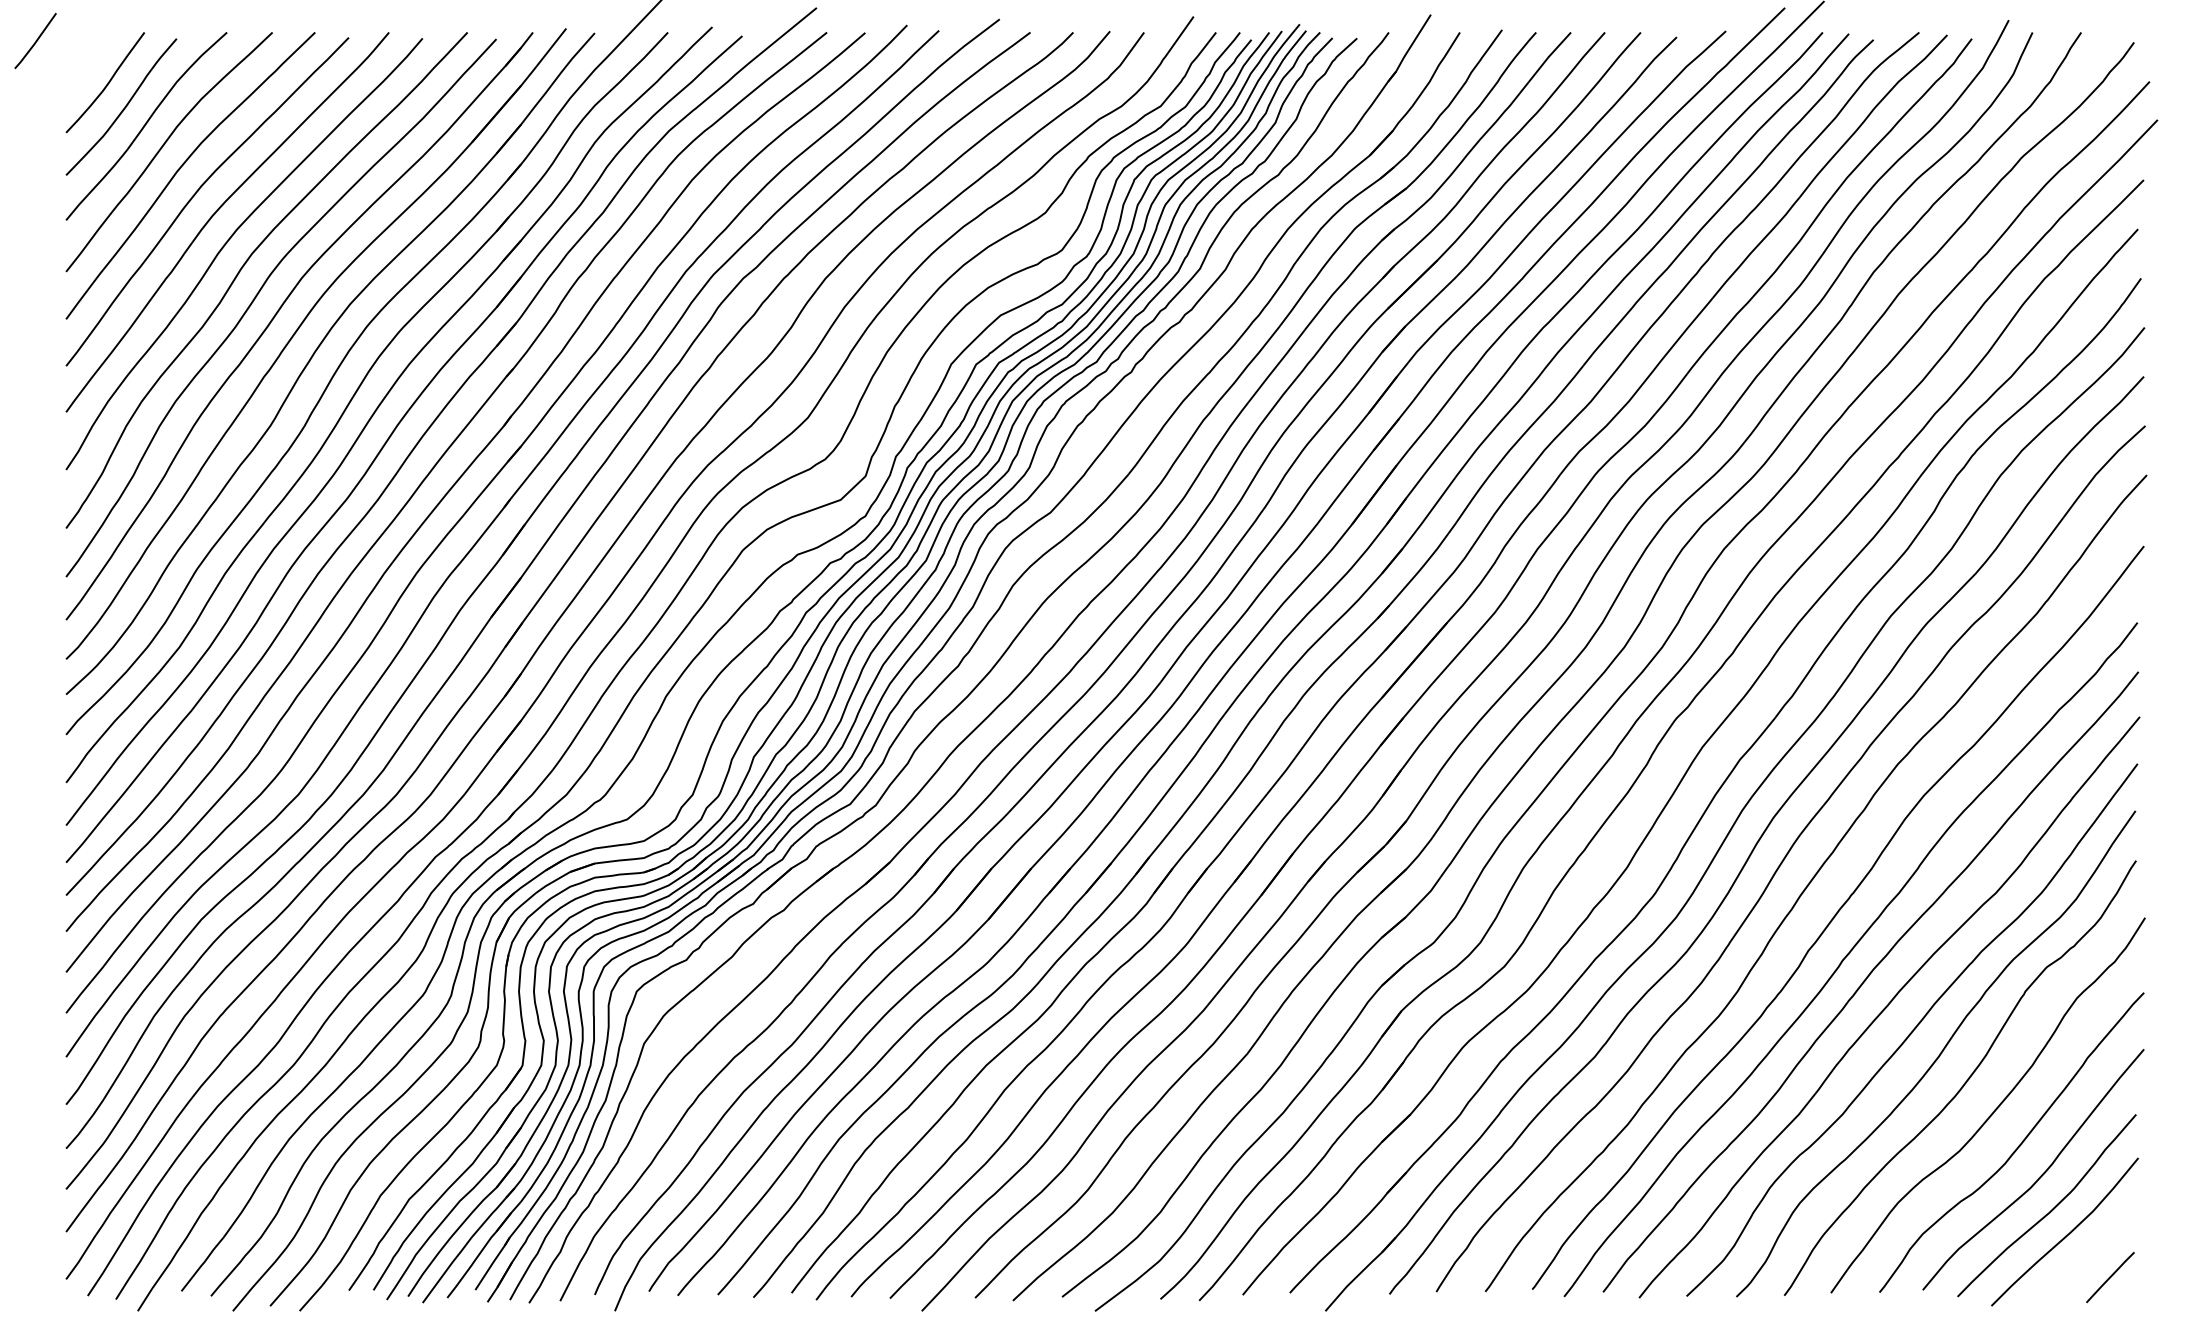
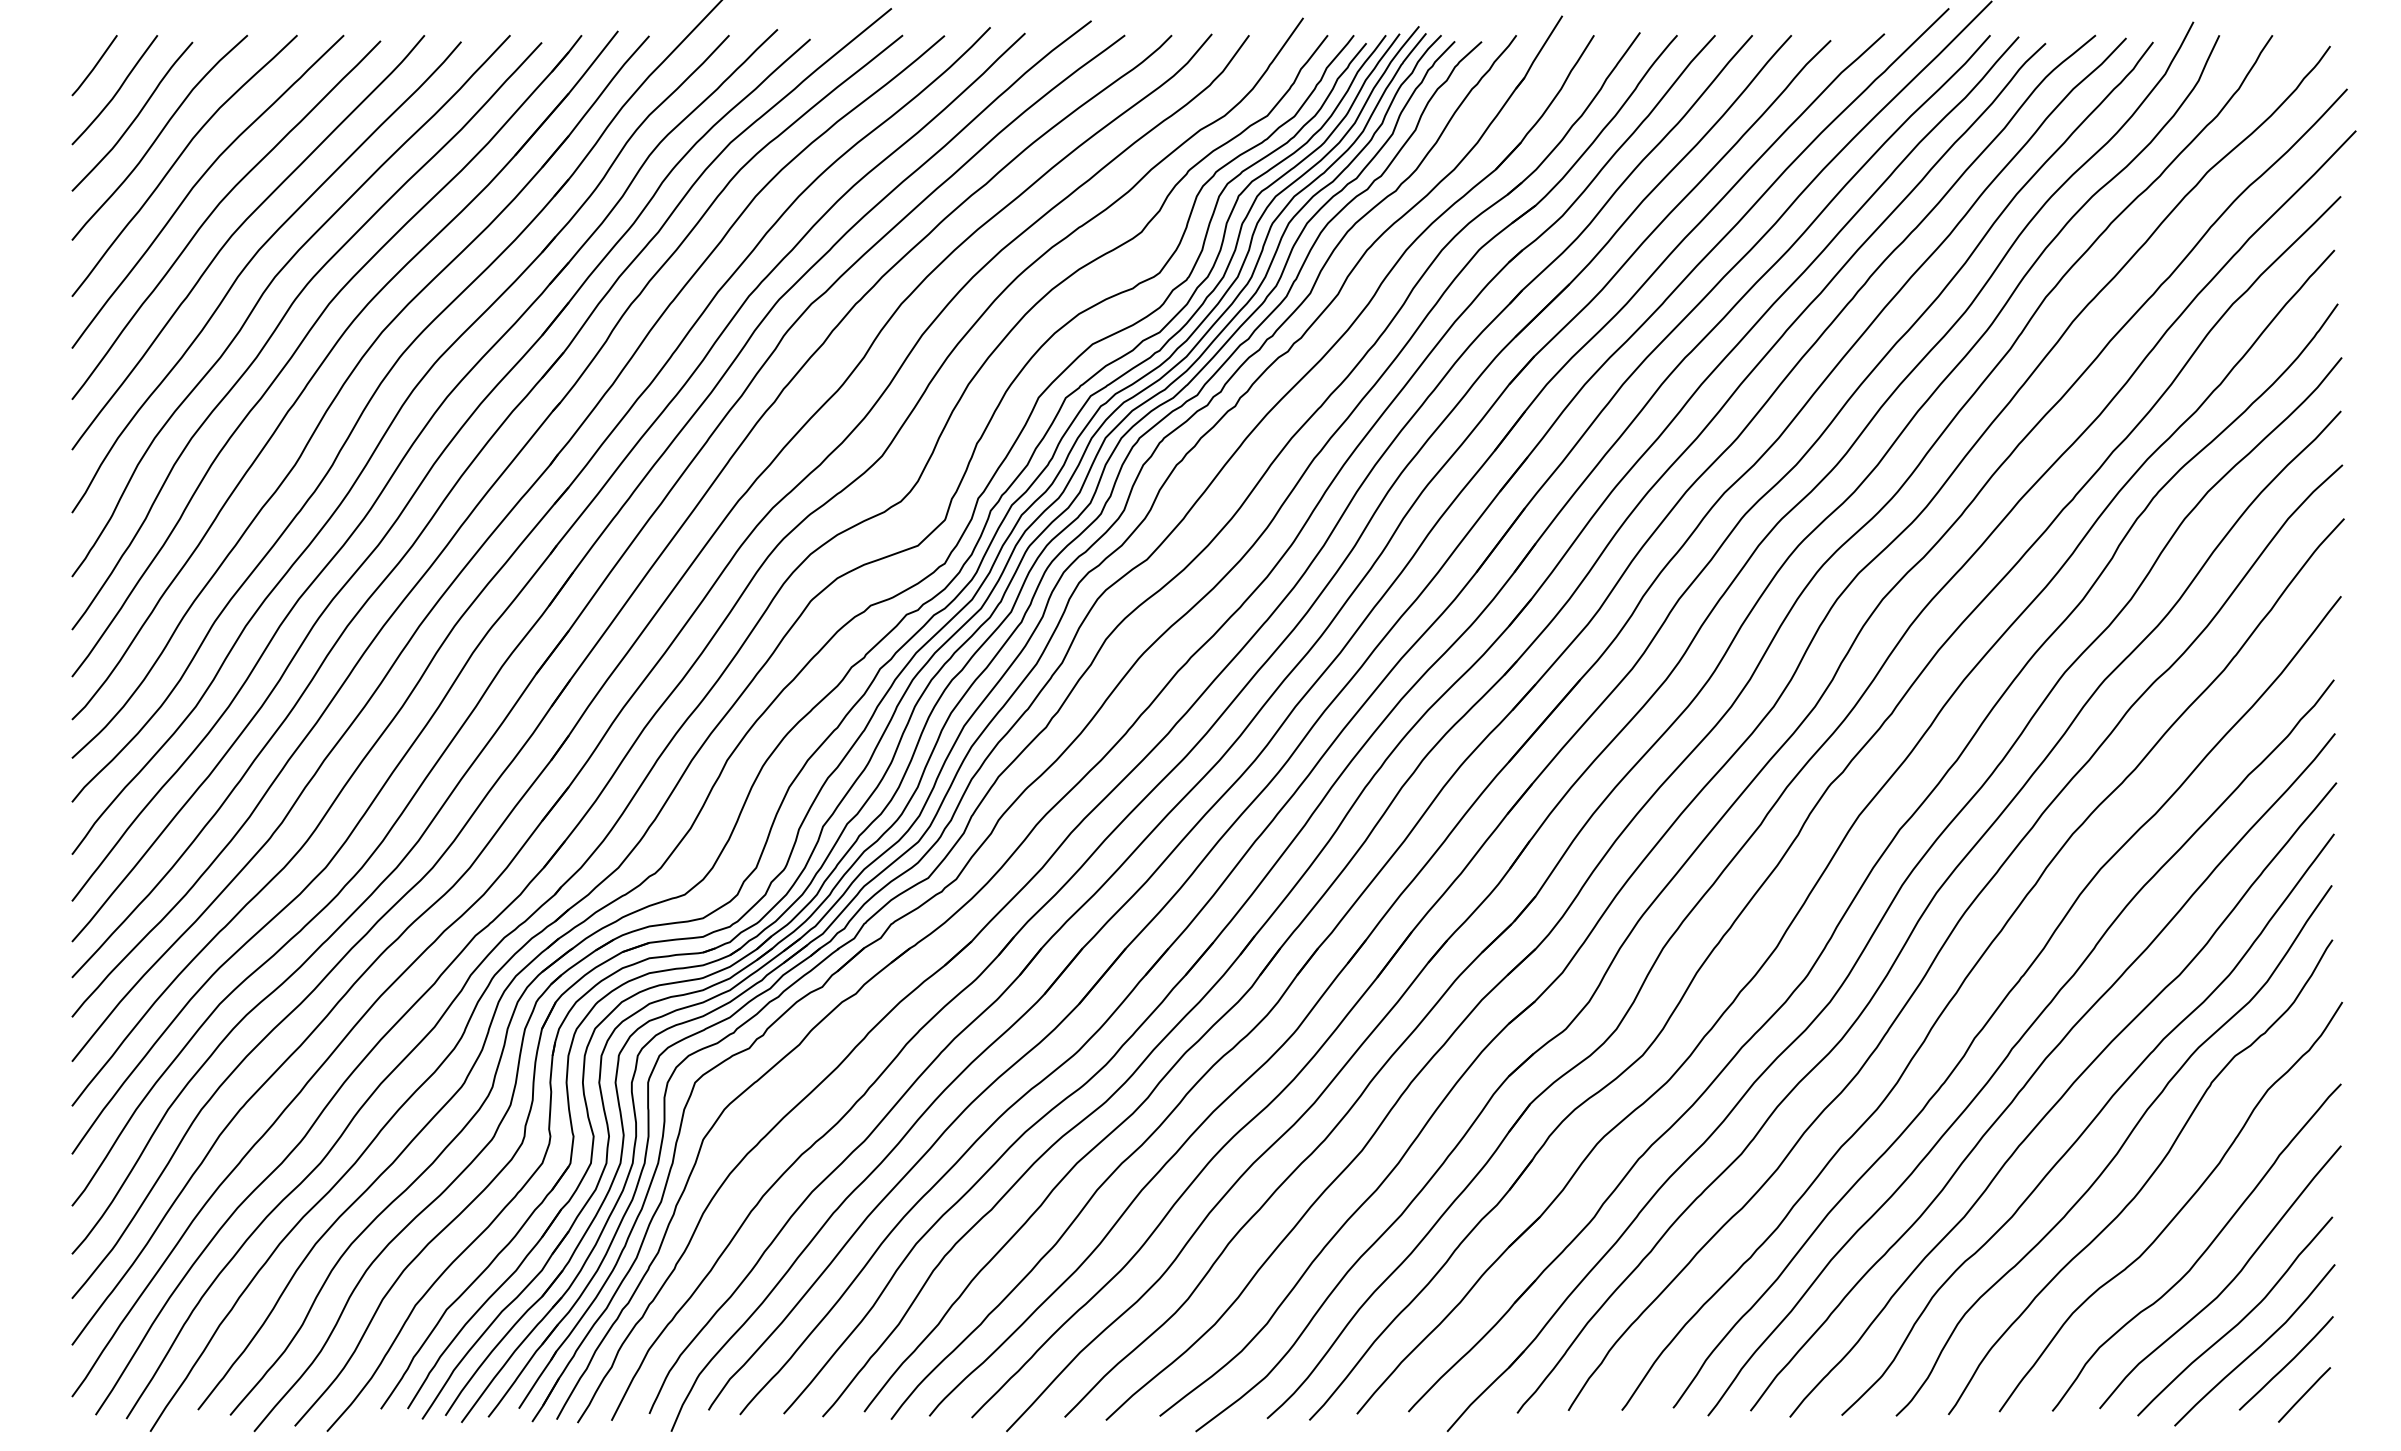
line: (35, 40) -> (94, 65), moved
curve: (2093, 1249) -> (2286, 1364), added

